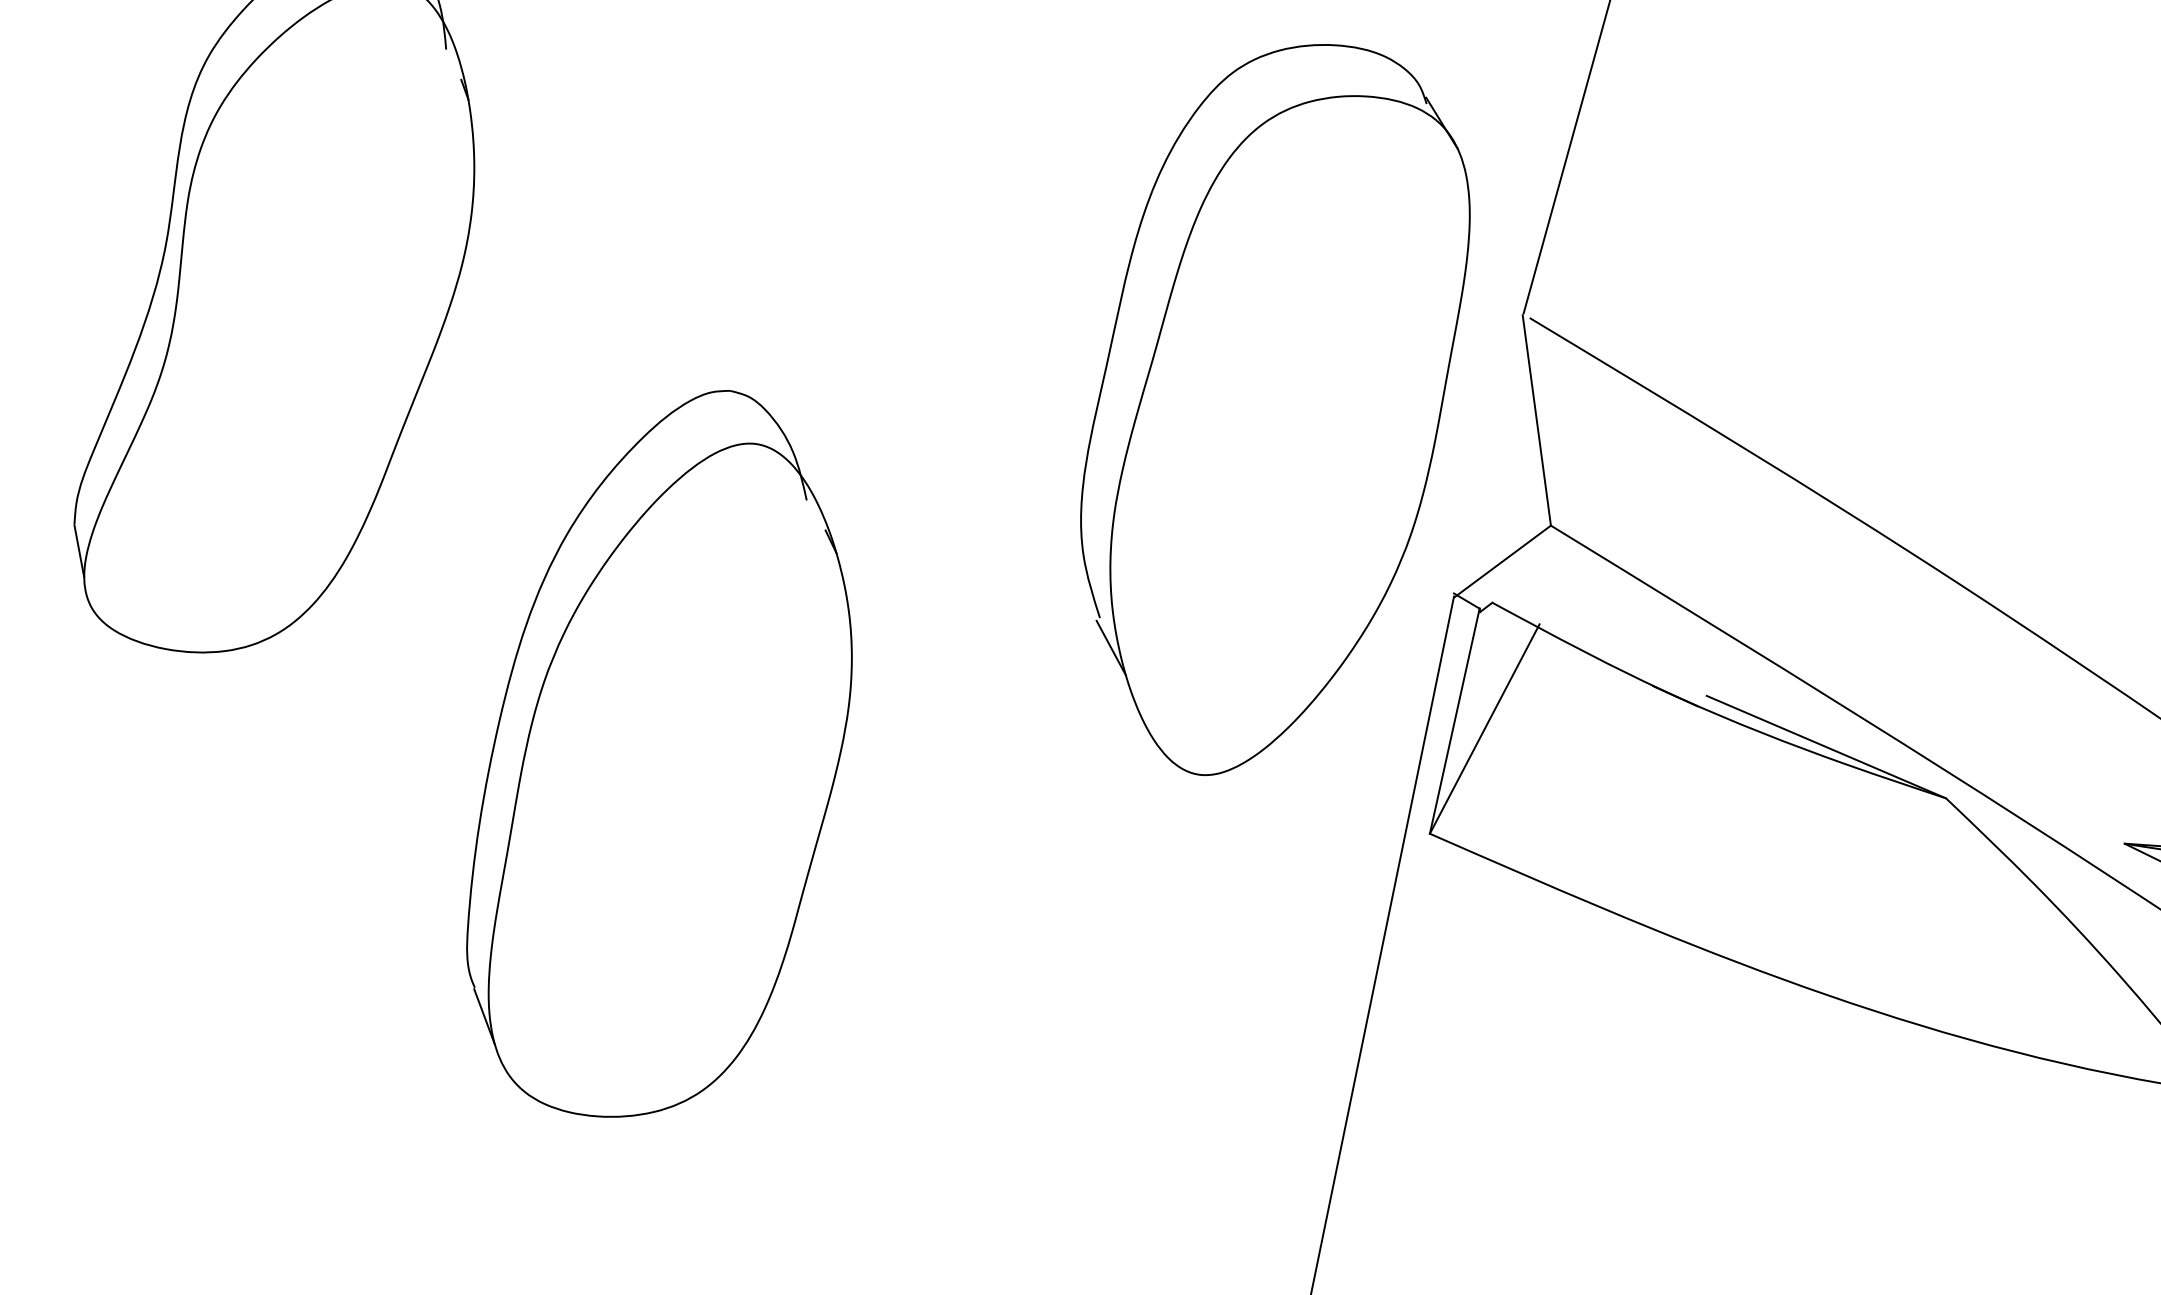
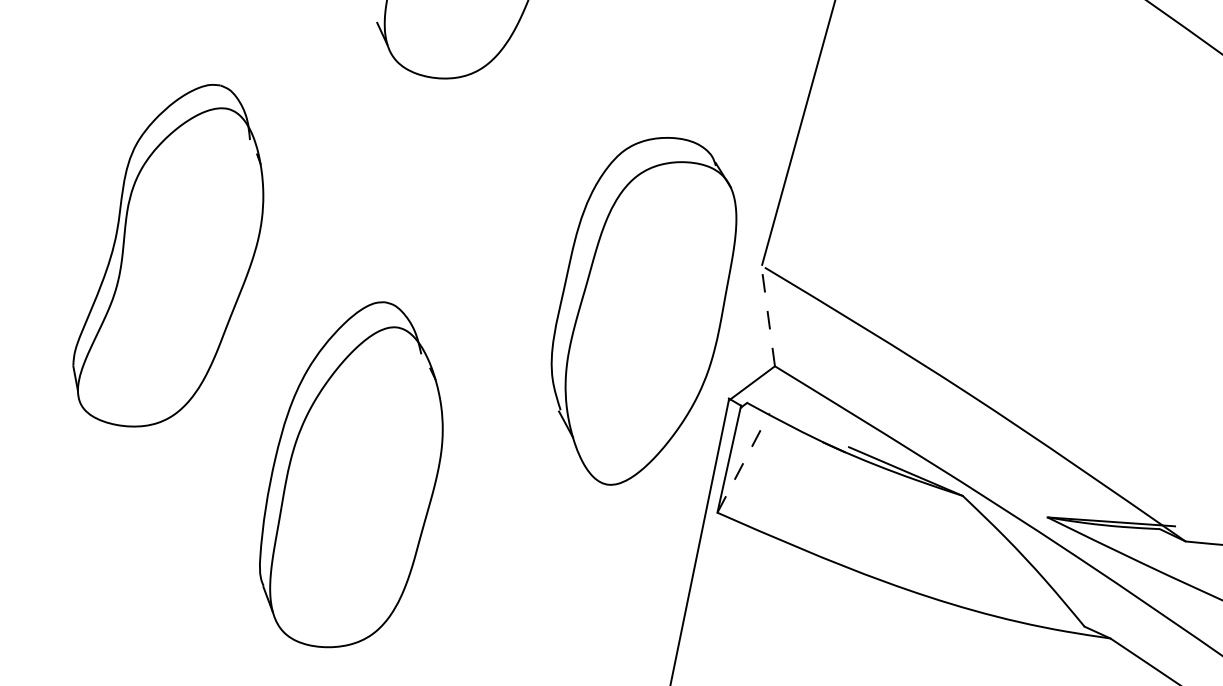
line: (1537, 418) -> (768, 315), solid -> dashed
line: (1484, 728) -> (743, 462), solid -> dashed

